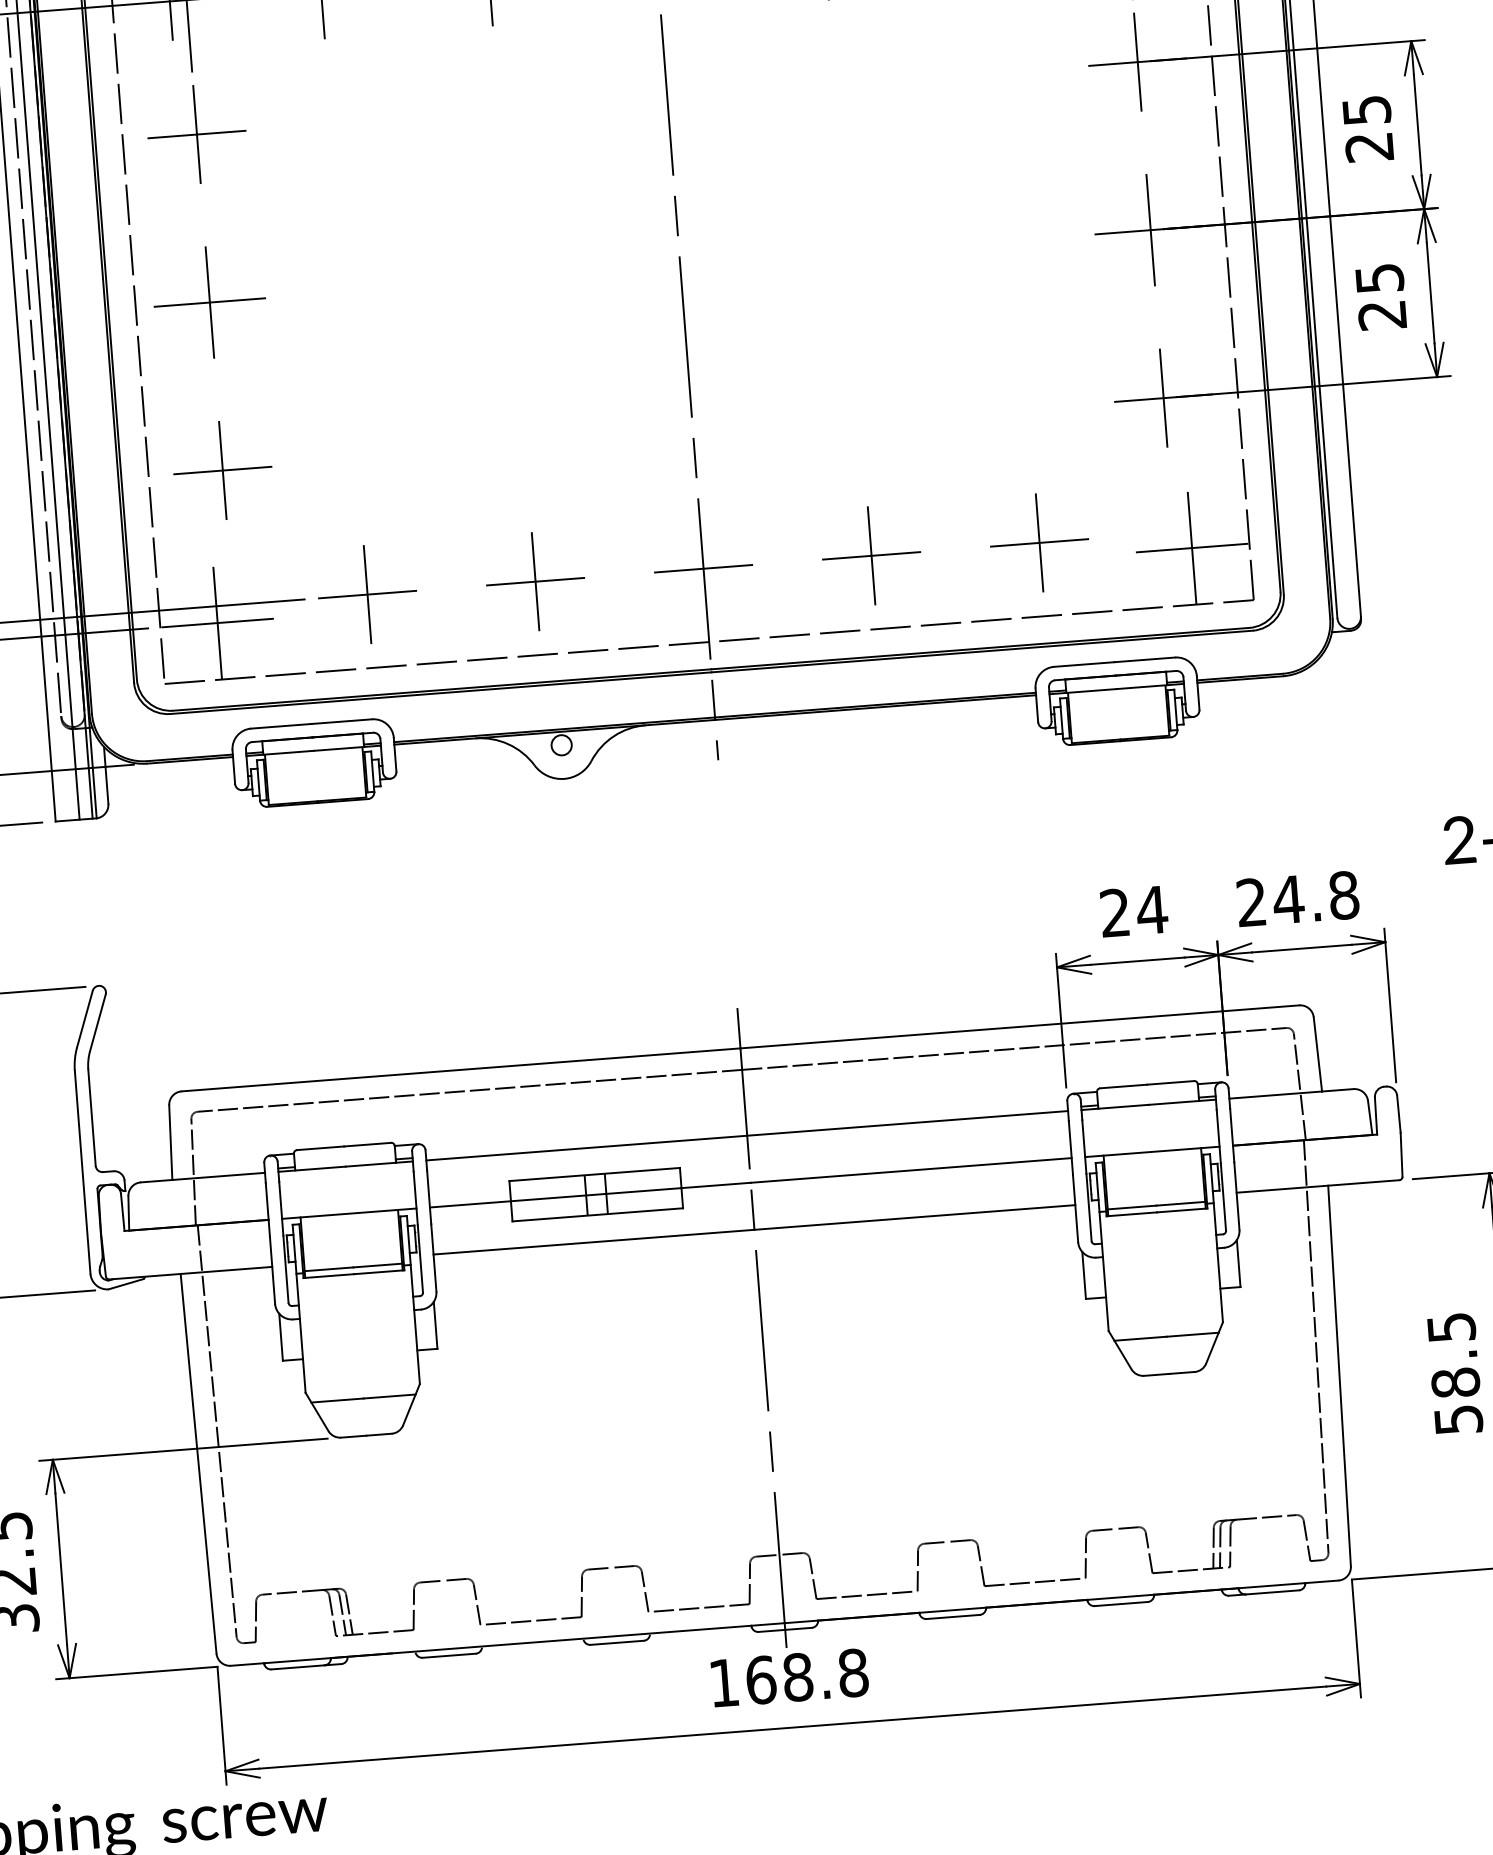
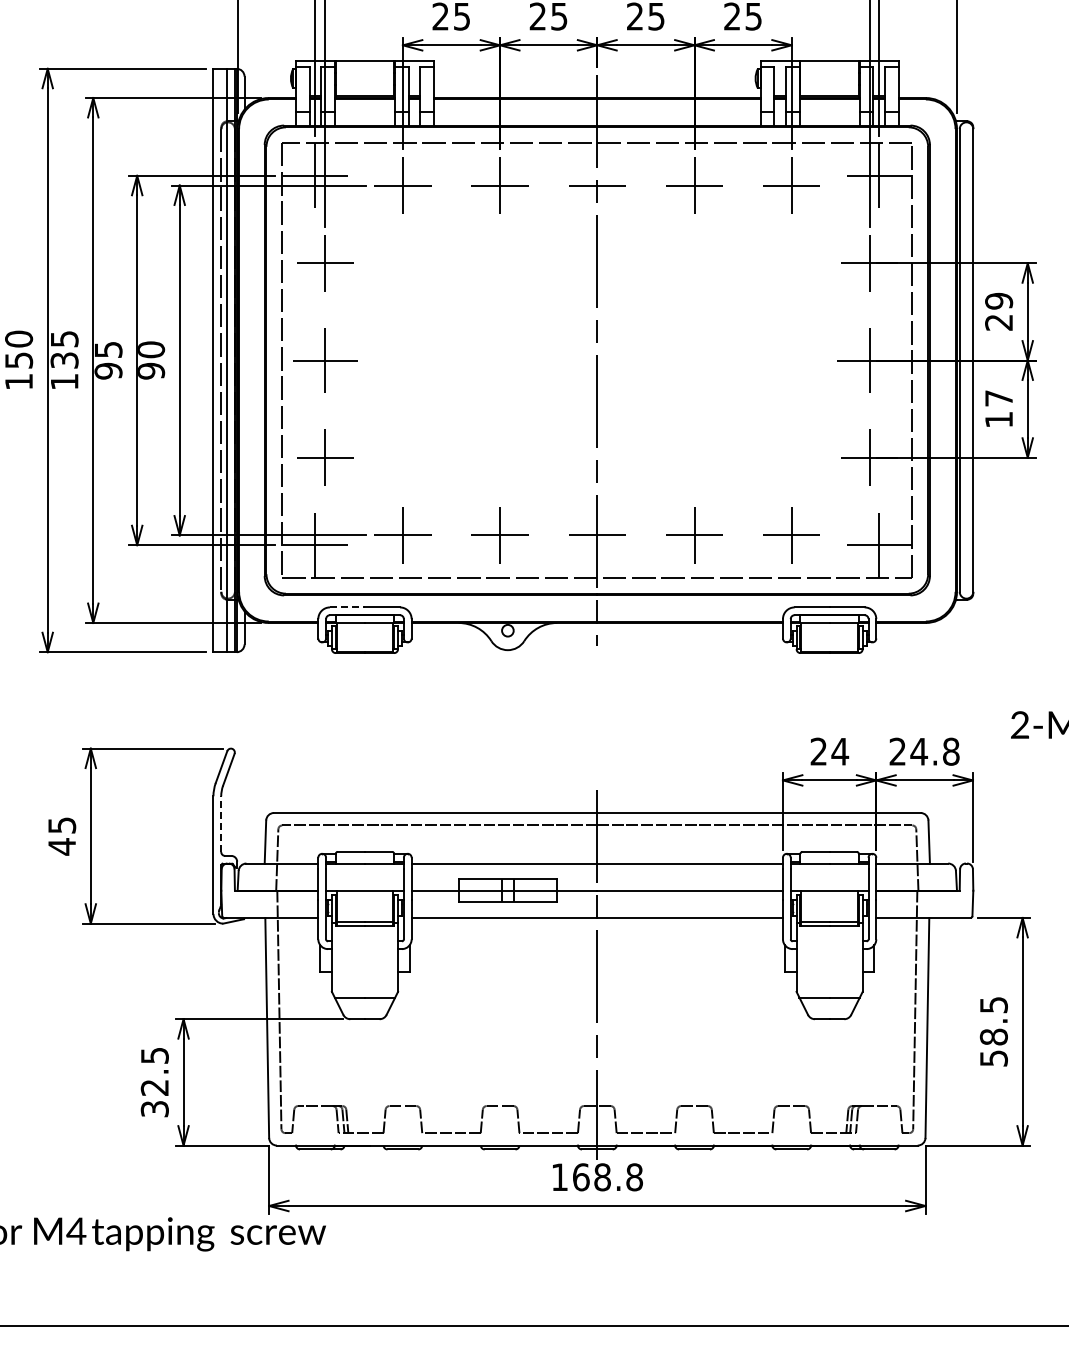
text: (1365, 109) -> (998, 300), 25 -> 29
text: (1381, 295) -> (999, 408), 25 -> 17
line: (281, 726) -> (347, 607), solid -> dashed
line: (92, 1118) -> (221, 824), solid -> dashed

